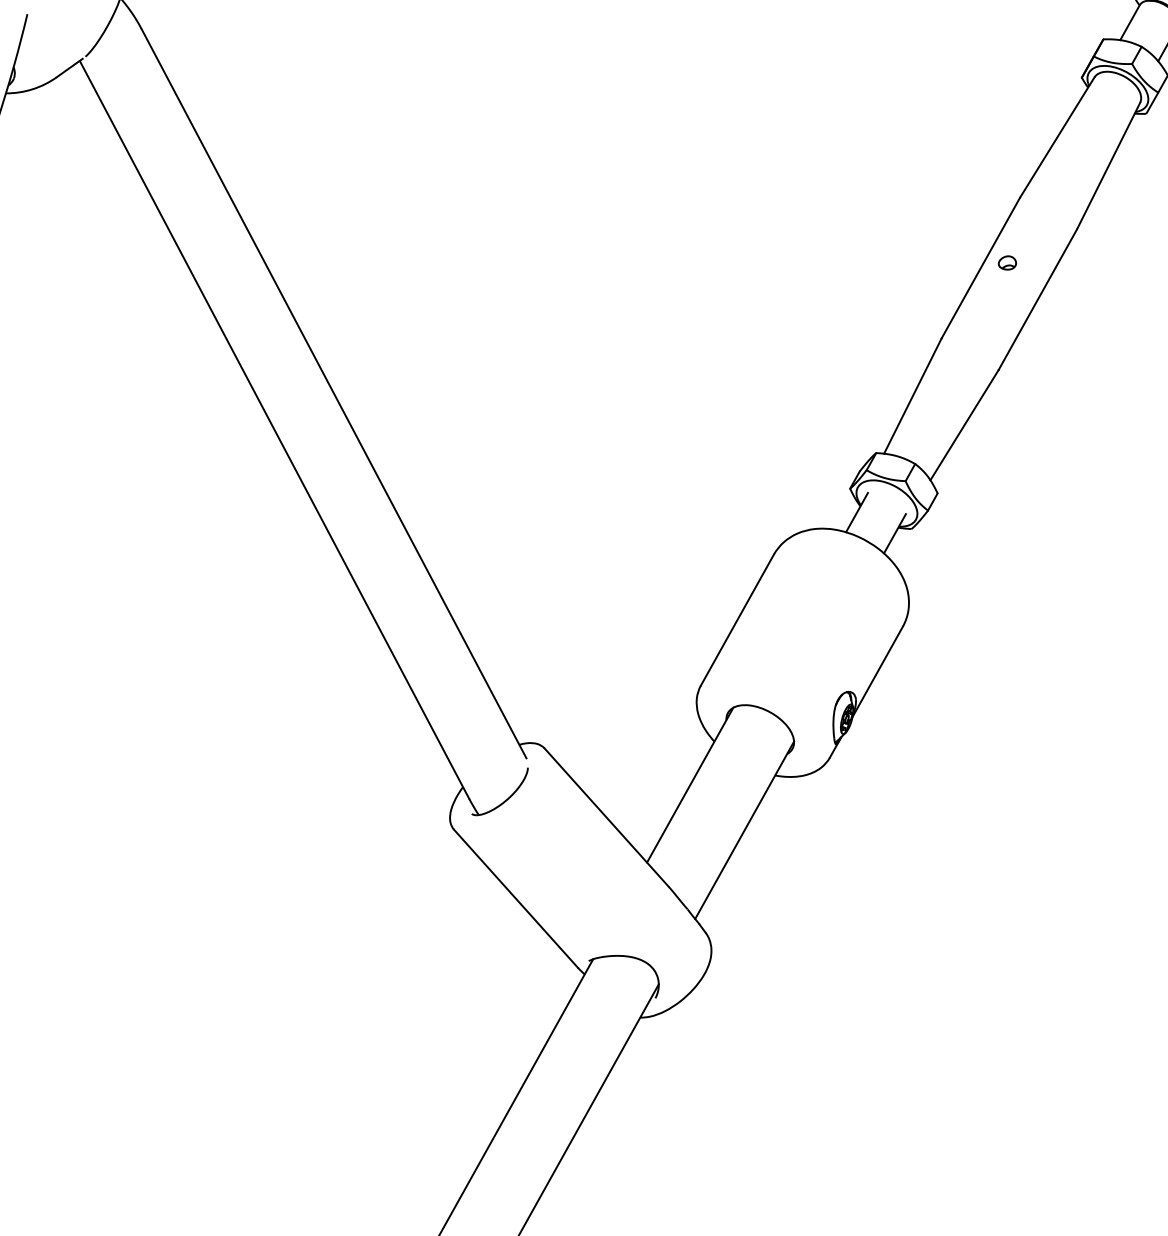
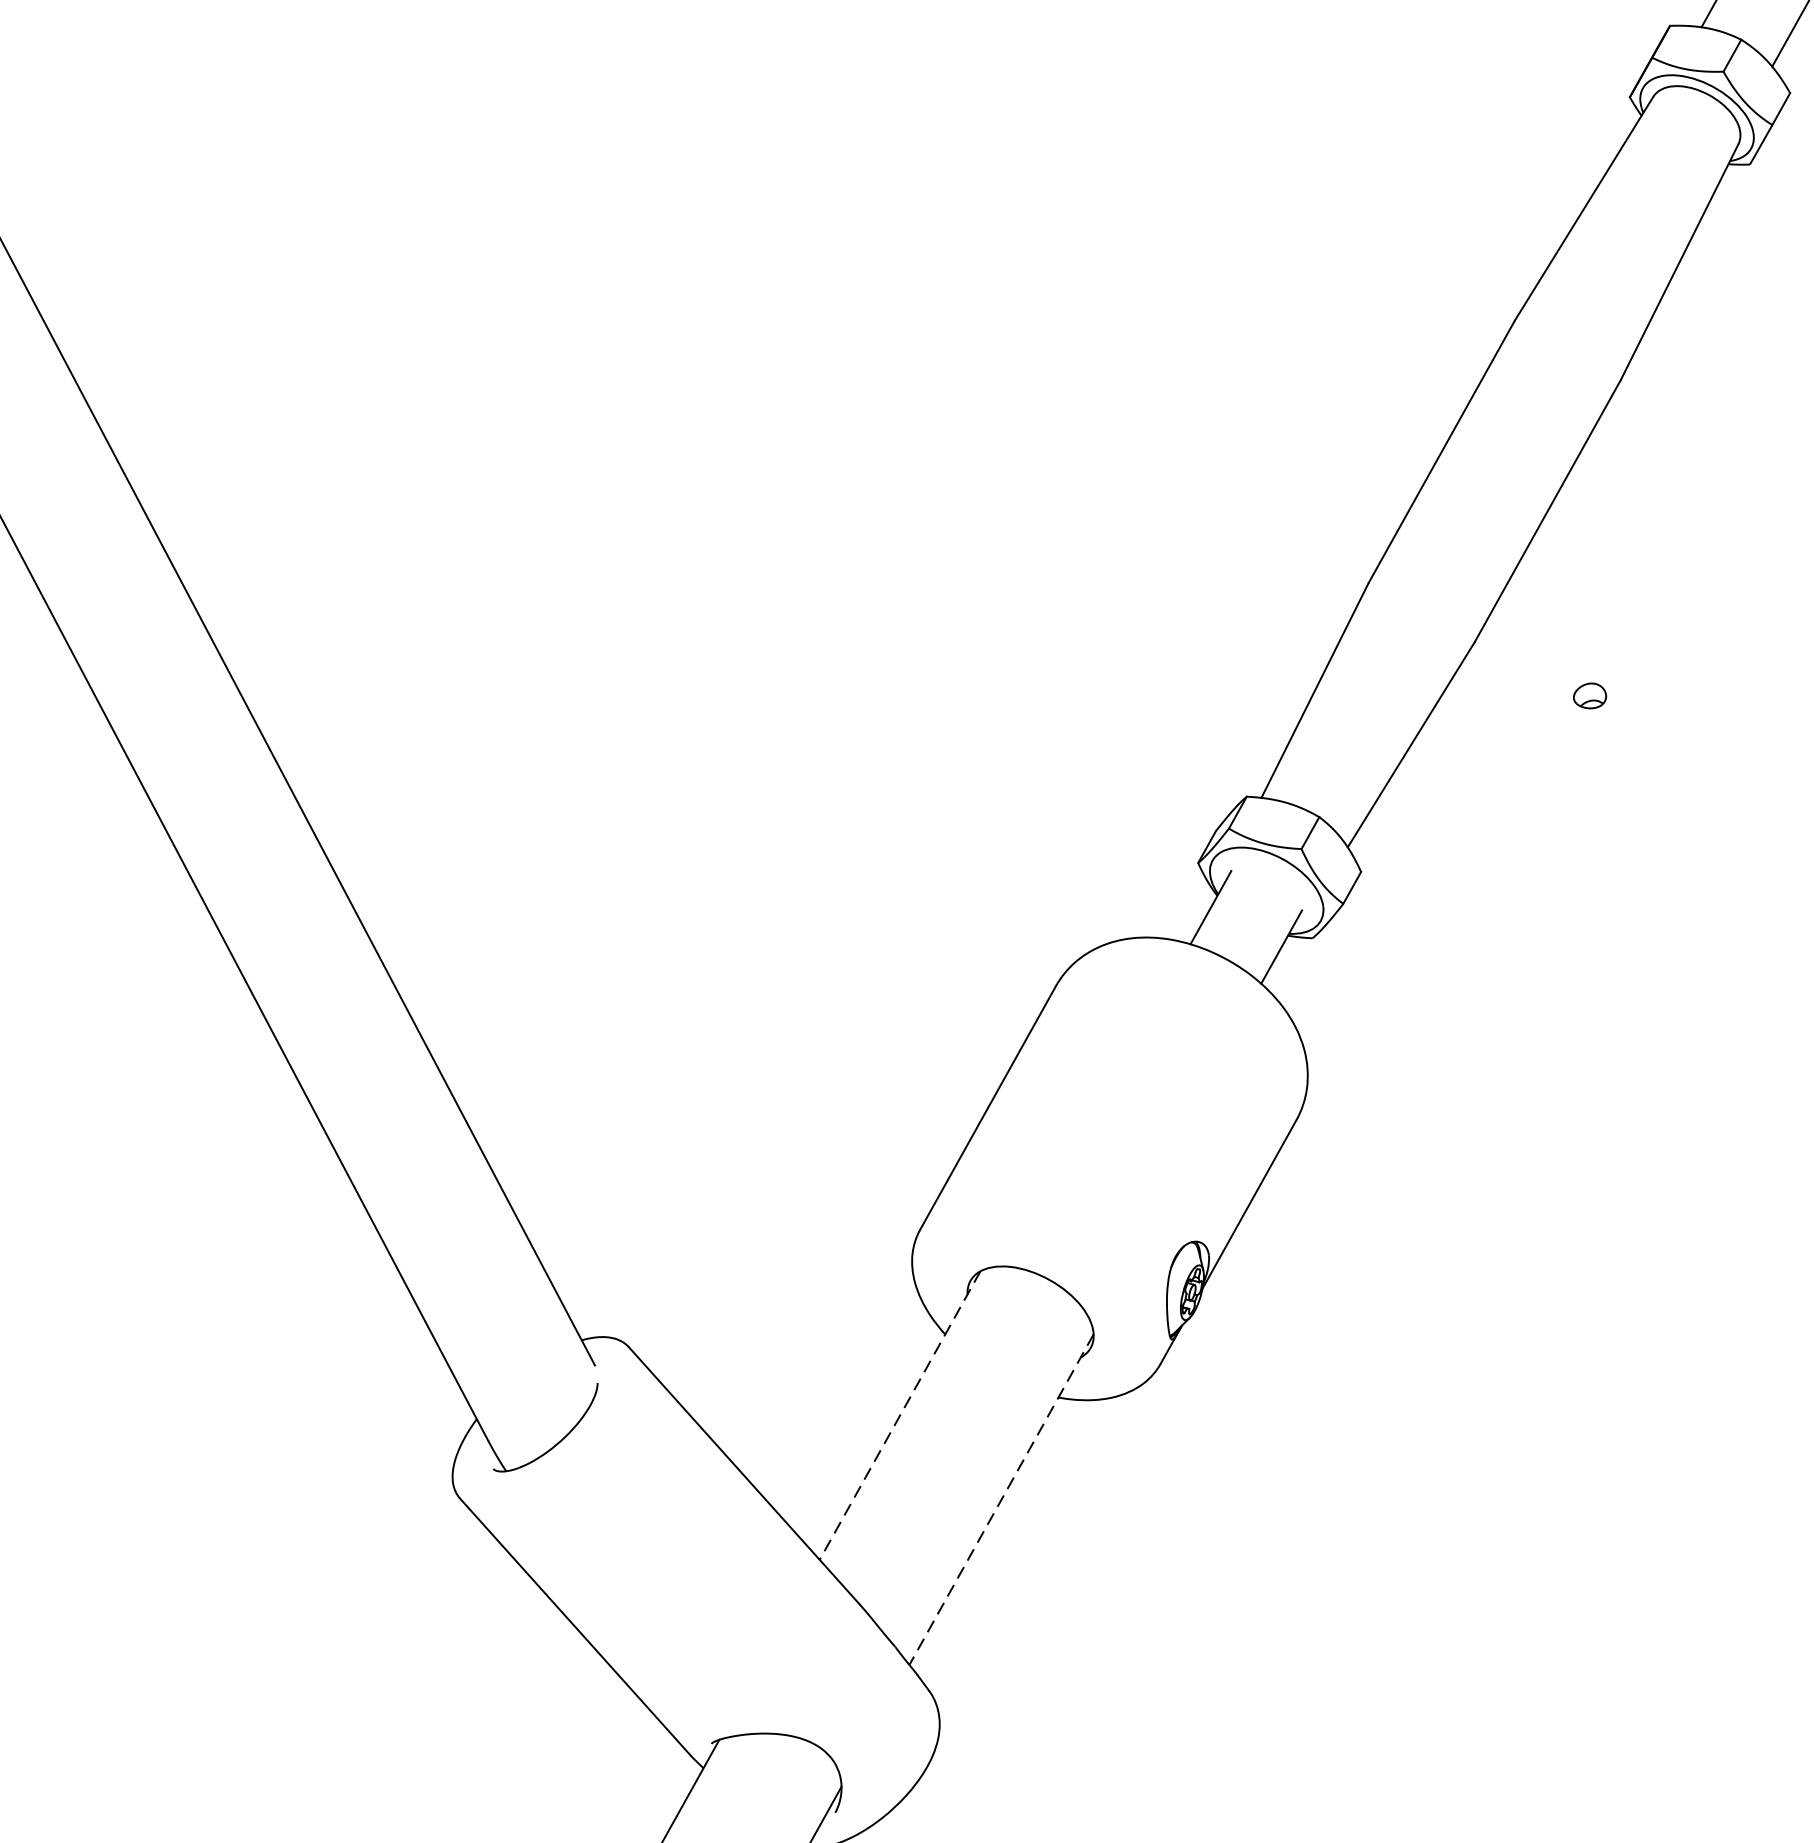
part: (1006, 262) -> (1588, 695), moved
line: (690, 785) -> (900, 1416), solid -> dashed
line: (744, 830) -> (1001, 1499), solid -> dashed

